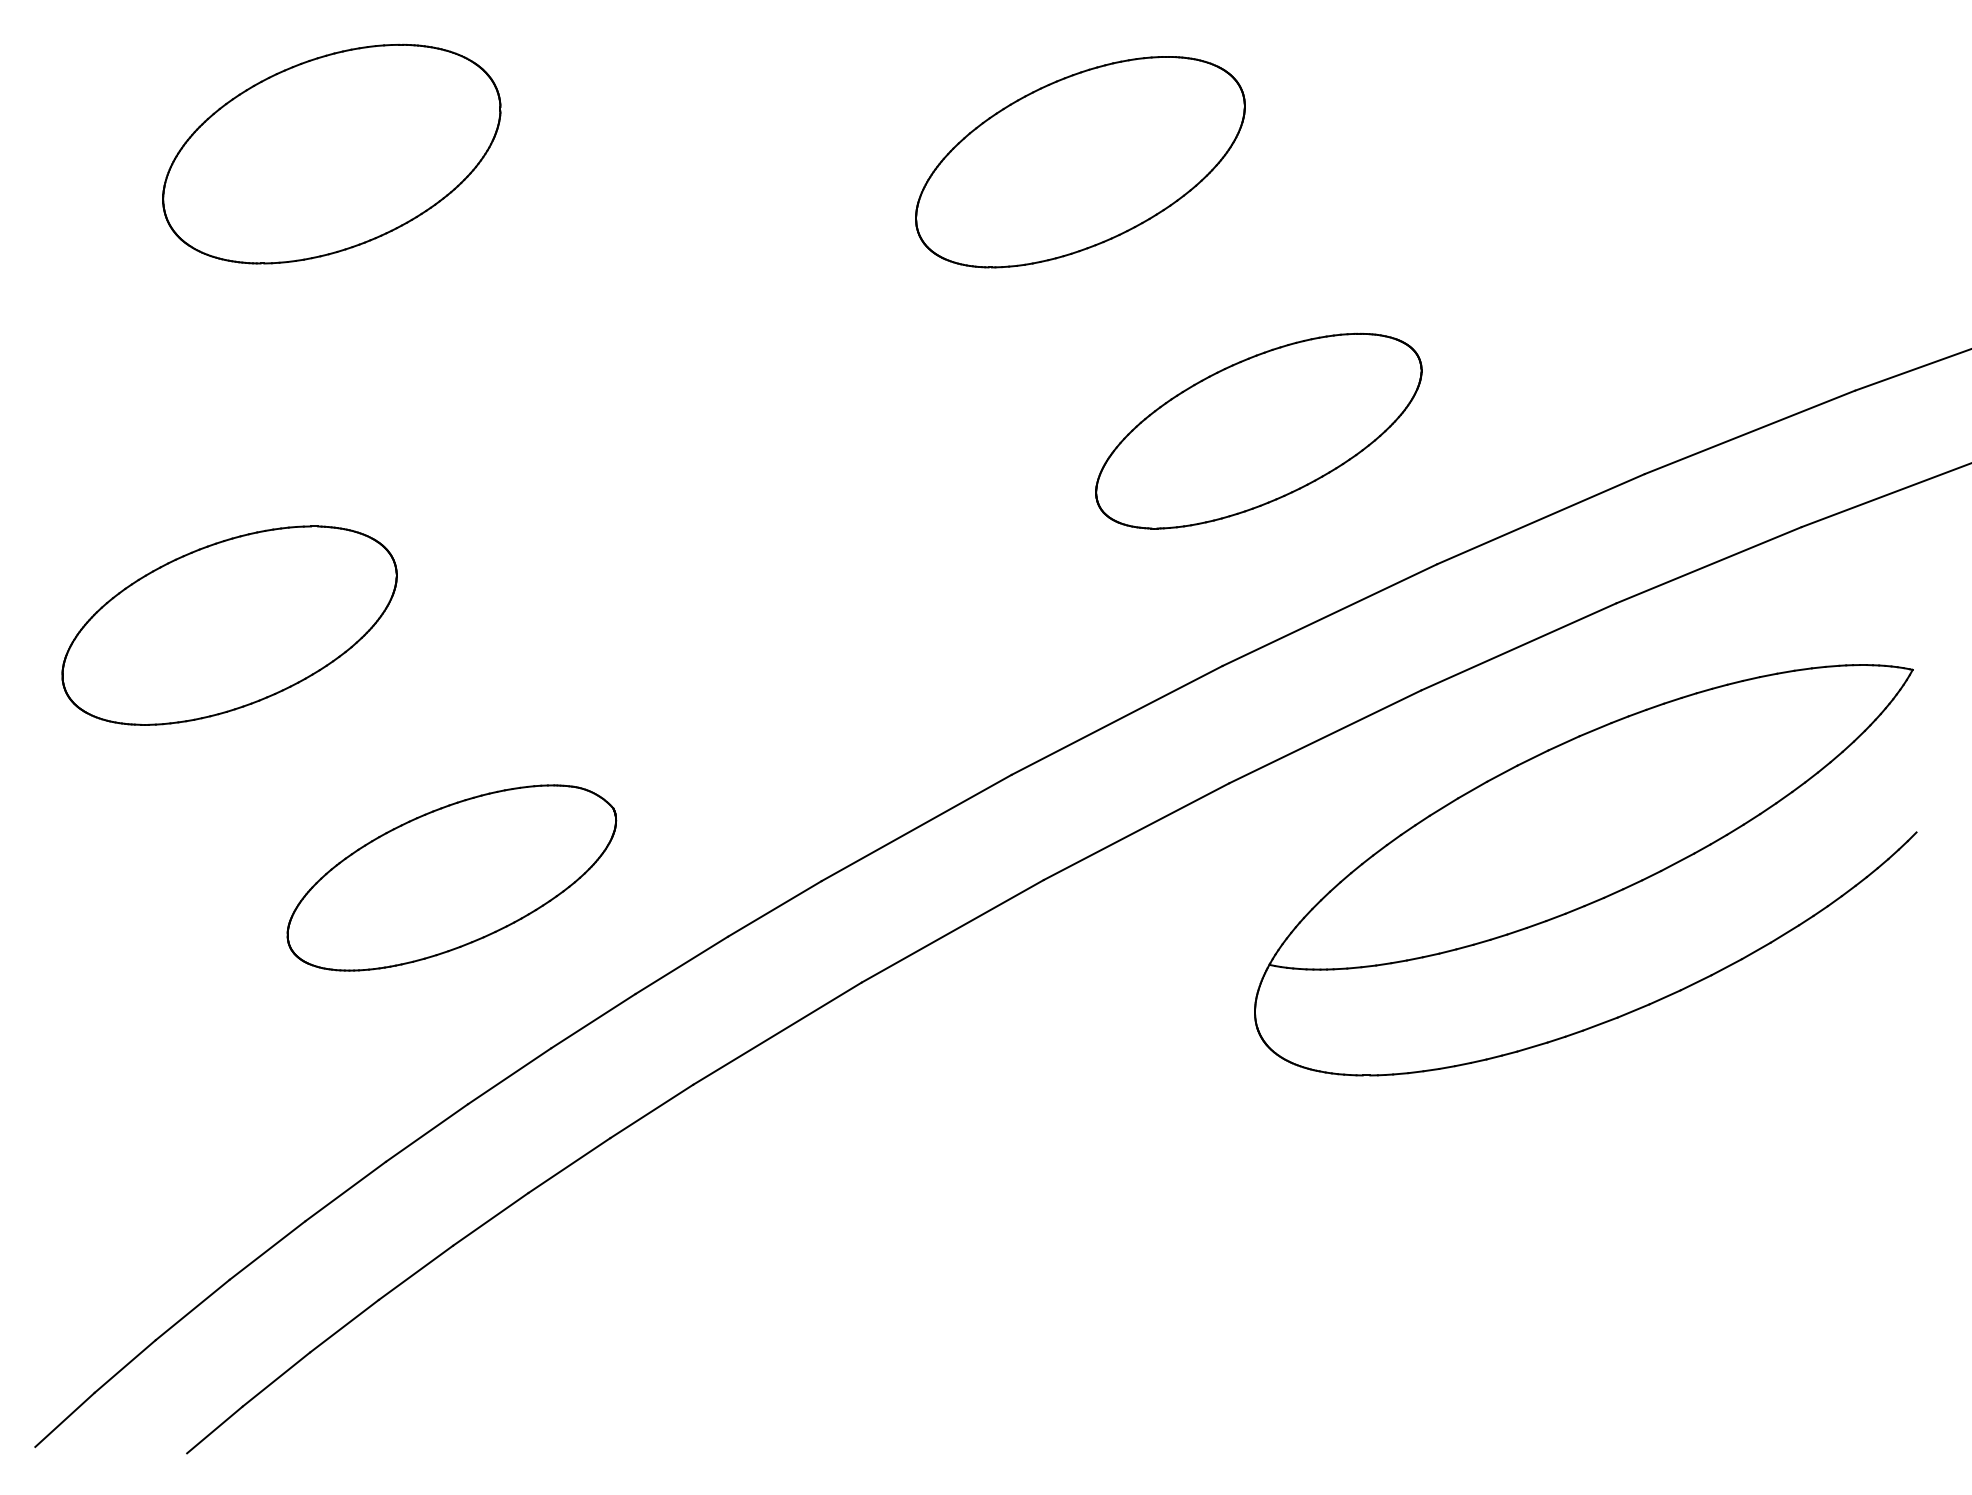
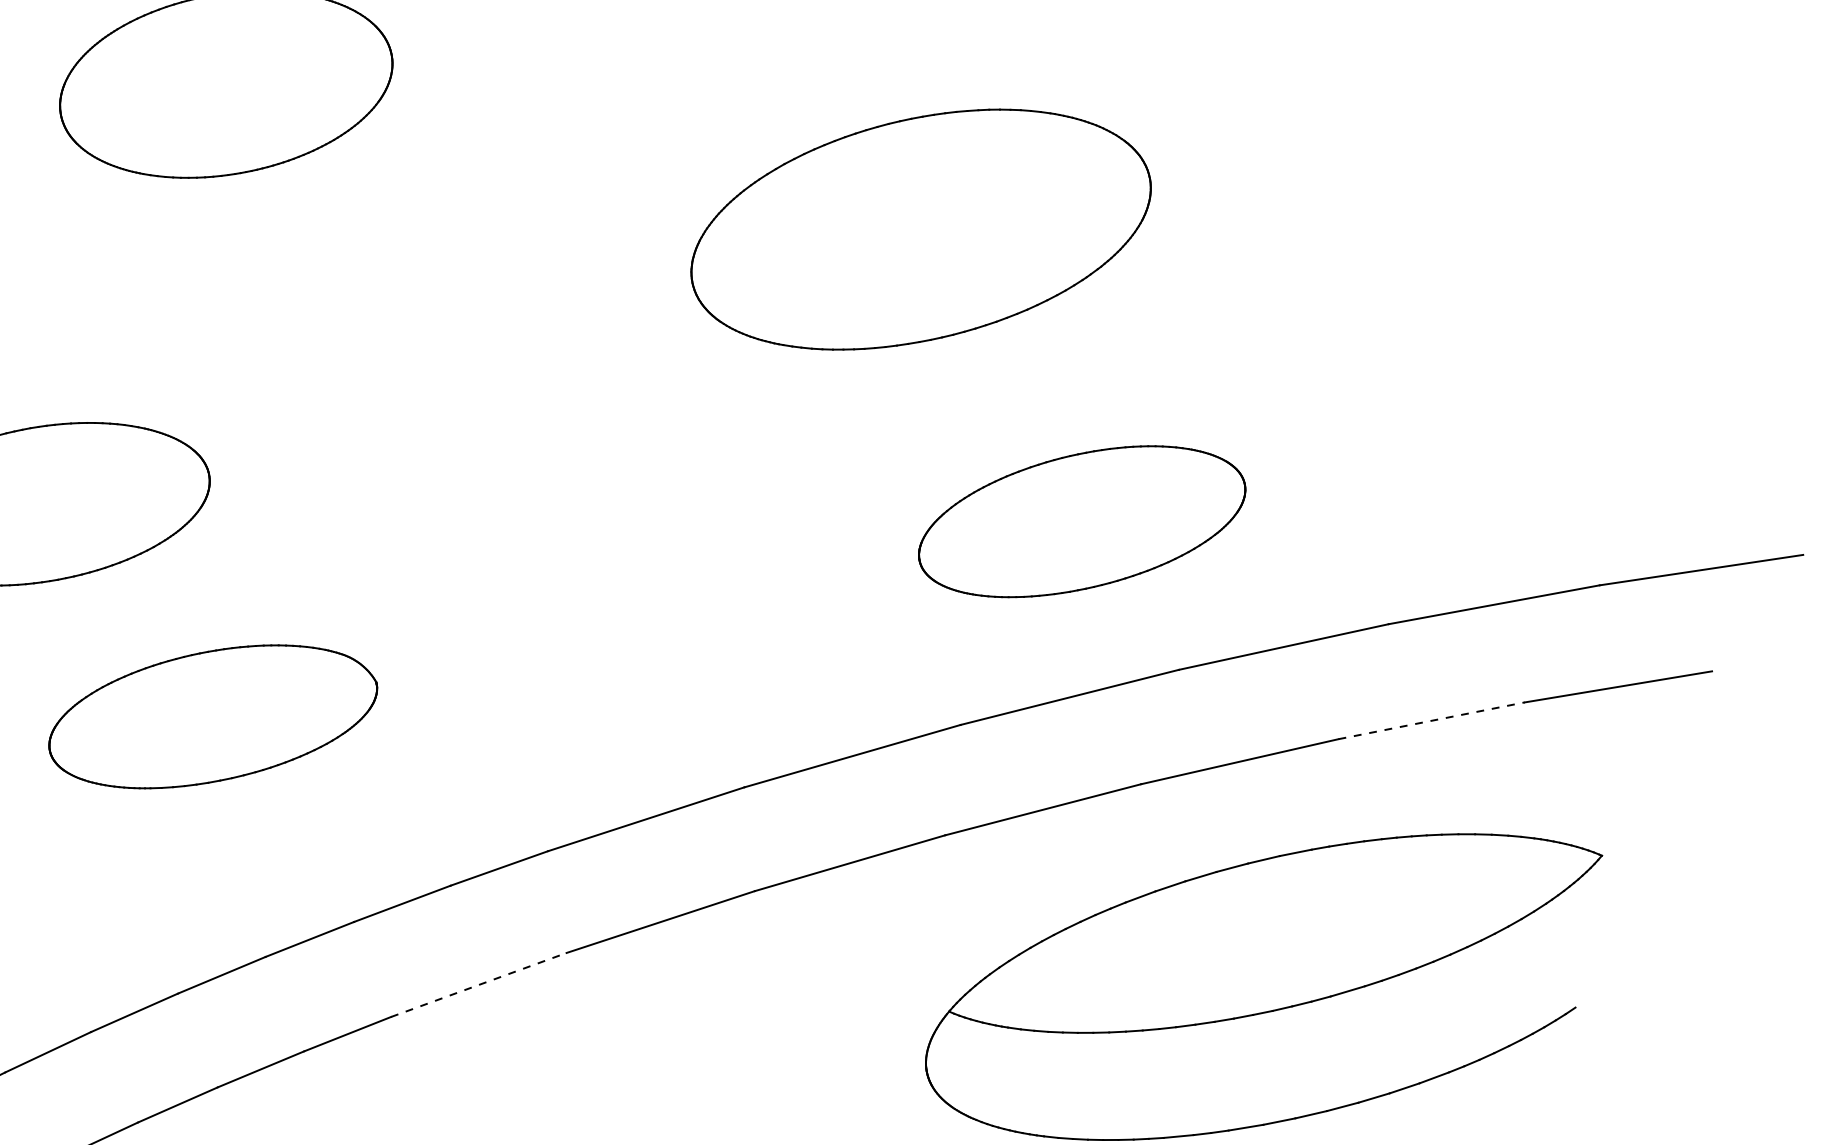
part: (1080, 162) -> (921, 230), size x1.4
part: (1258, 430) -> (1082, 521), moved
line: (1709, 565) -> (1432, 721), solid -> dashed
part: (451, 877) -> (212, 716), moved
line: (777, 1033) -> (478, 984), solid -> dashed

